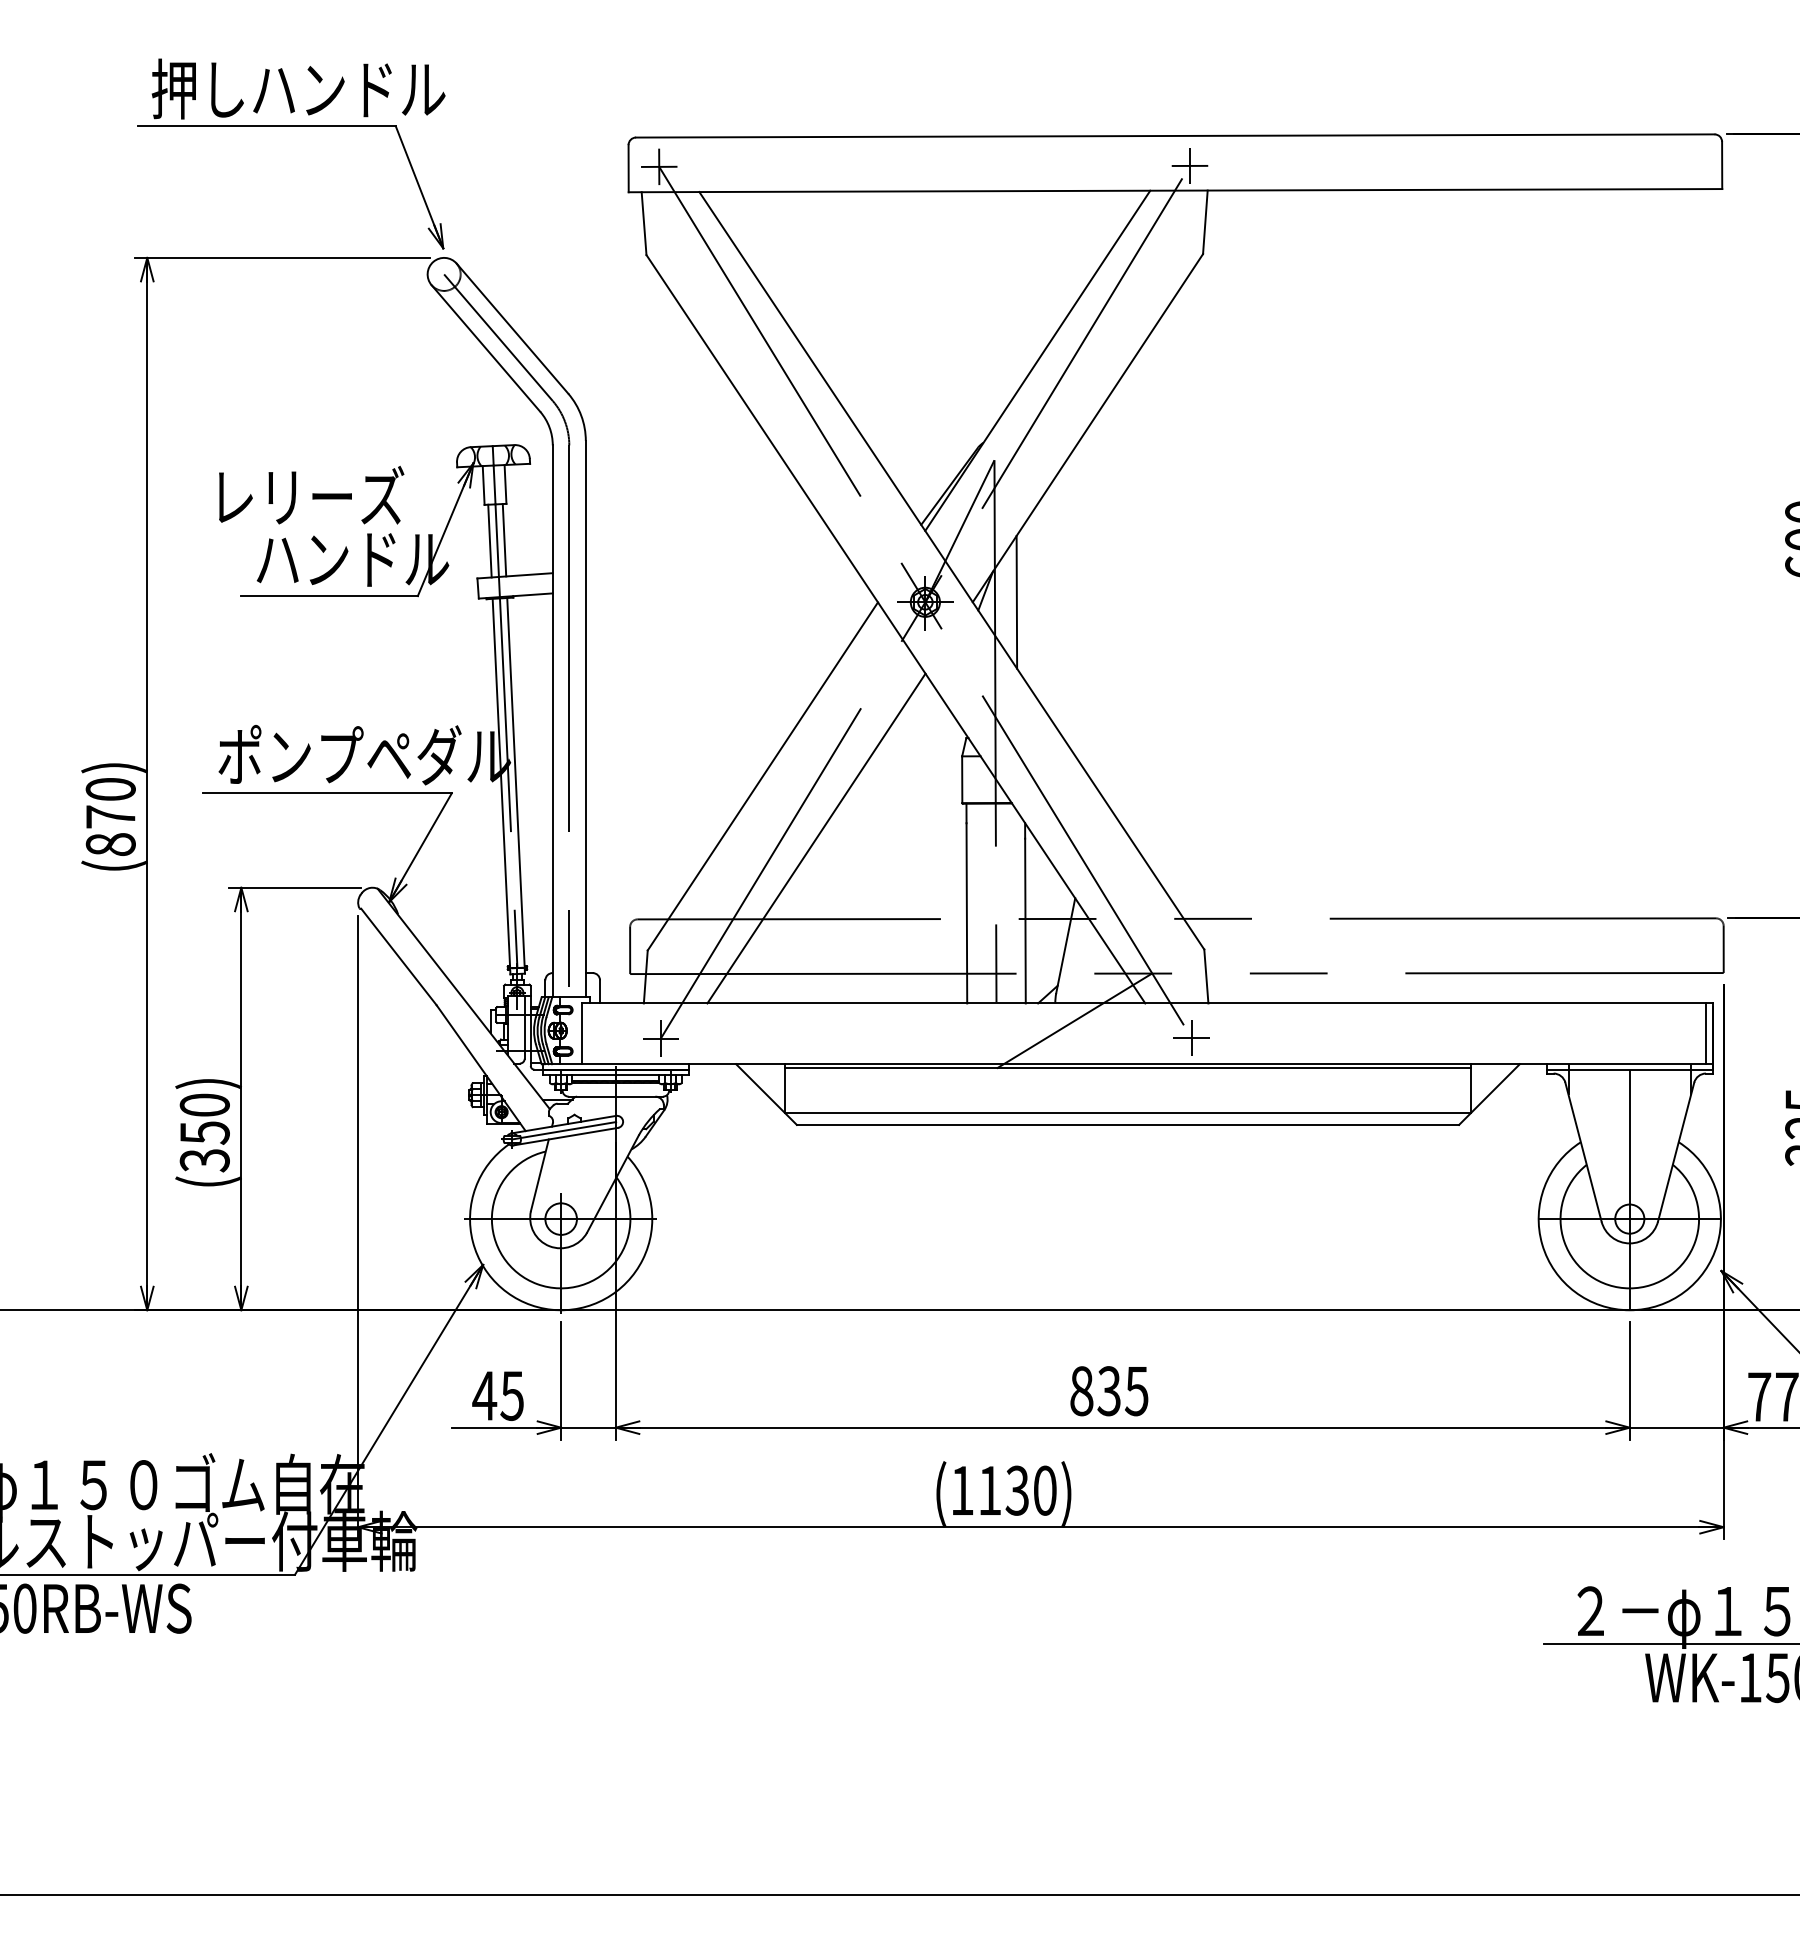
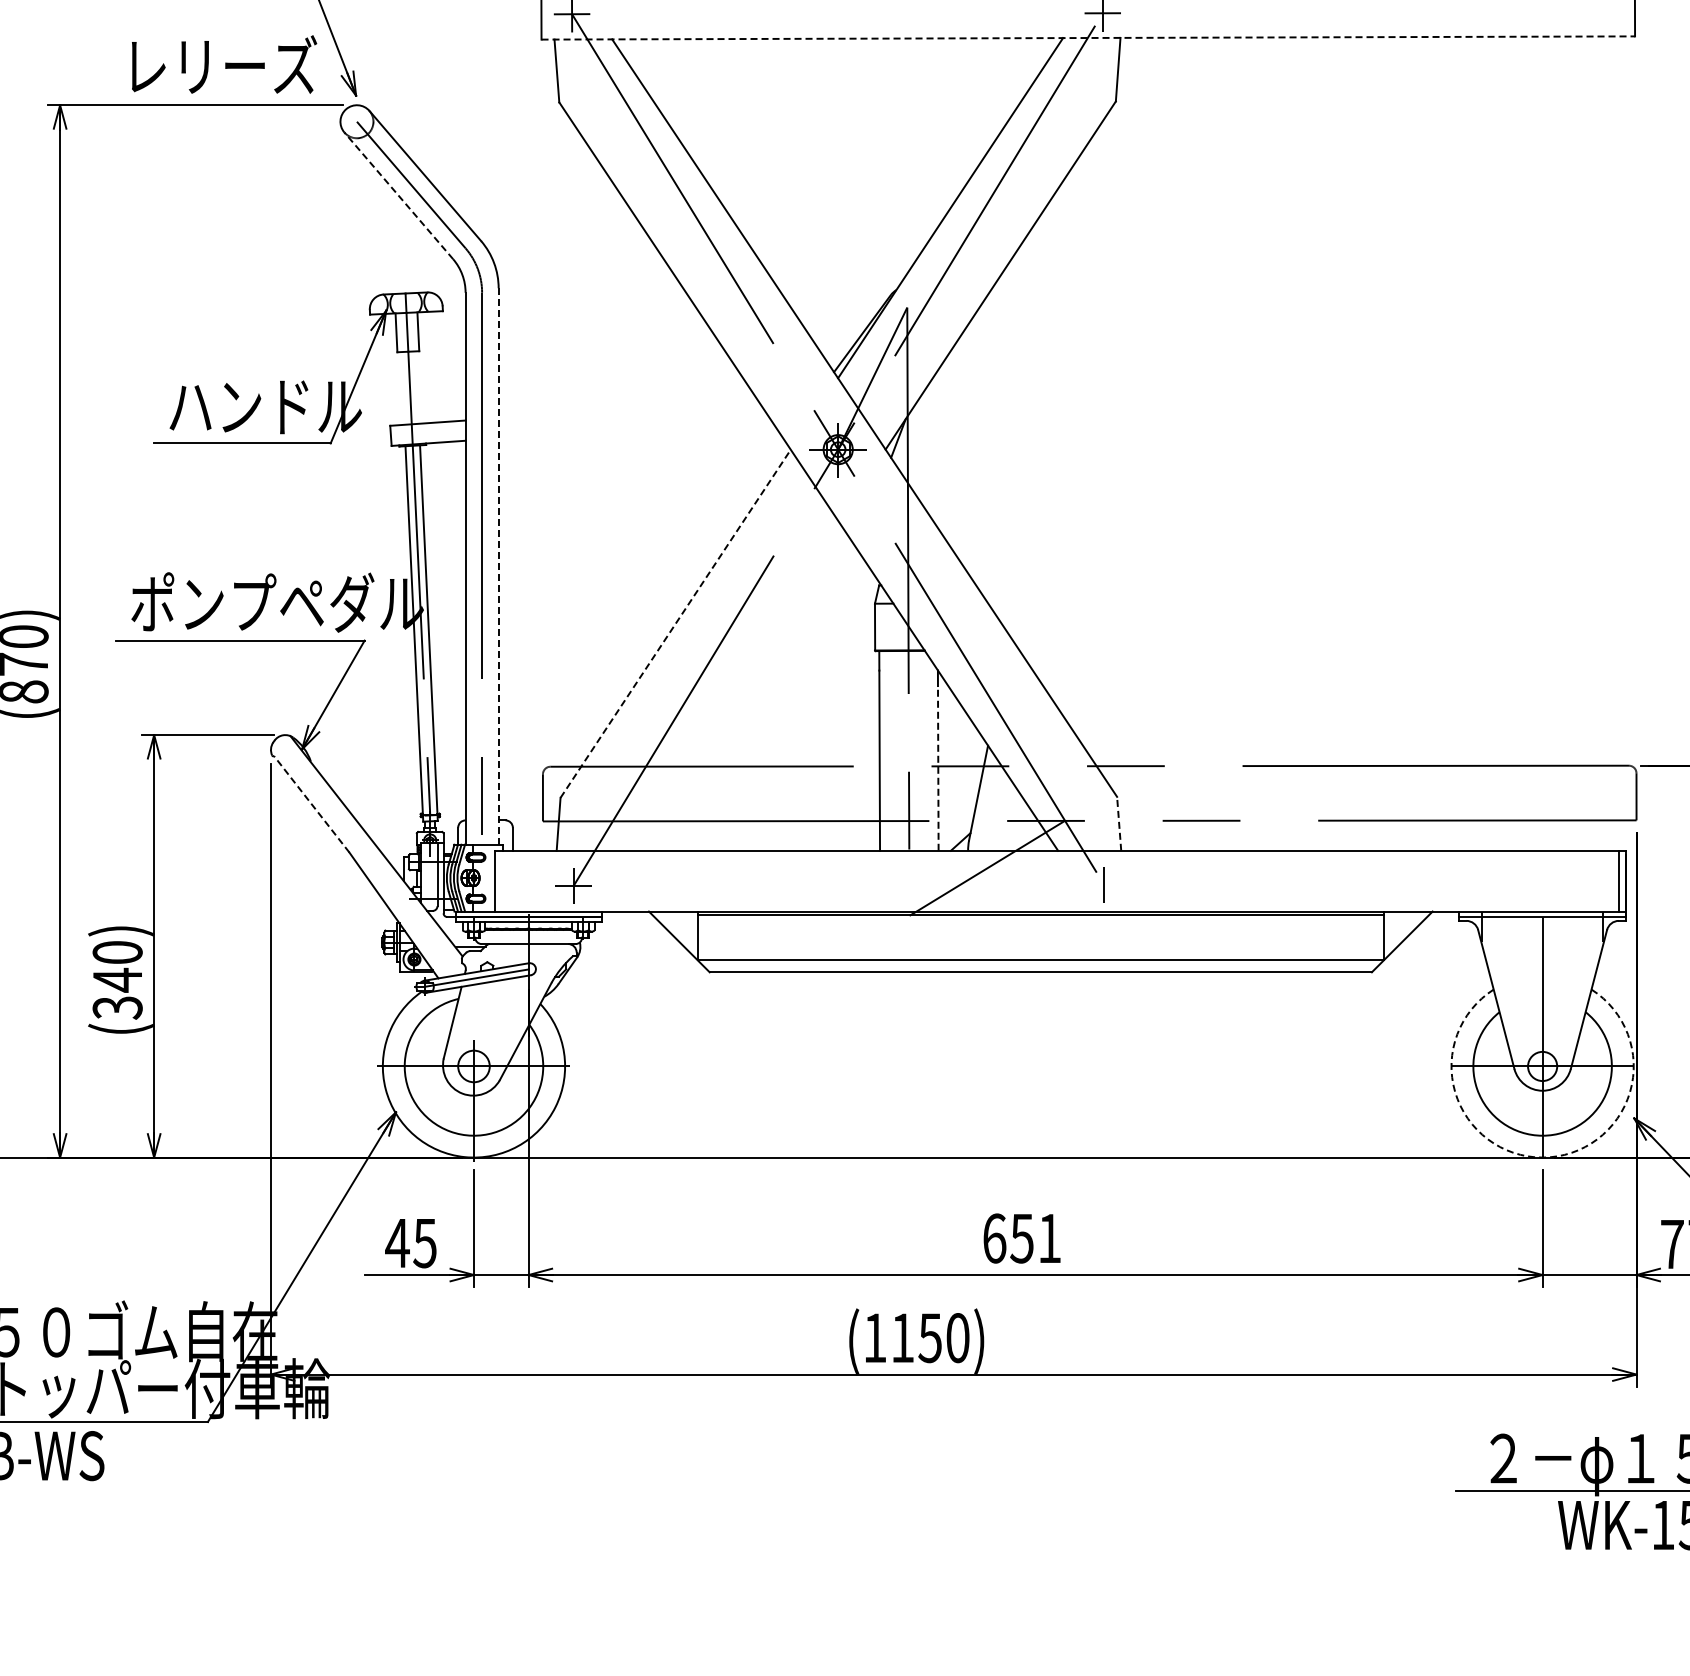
line: (1175, 190) -> (1088, 37), solid -> dashed
line: (485, 348) -> (398, 195), solid -> dashed
text: (311, 494) -> (224, 63), moved
line: (489, 540) -> (402, 387), removed
line: (504, 540) -> (417, 387), removed
line: (1016, 601) -> (929, 448), removed
line: (585, 718) -> (498, 565), solid -> dashed
line: (762, 776) -> (675, 623), solid -> dashed
line: (816, 838) -> (729, 685), removed
line: (1025, 920) -> (938, 767), solid -> dashed
line: (398, 956) -> (311, 803), solid -> dashed
line: (1206, 976) -> (1119, 823), solid -> dashed
line: (1191, 1037) -> (1104, 884), removed
text: (204, 1132) -> (117, 979), (350) -> (340)
arc: (1629, 1310) -> (1542, 1157), solid -> dashed
text: (1109, 1391) -> (1022, 1238), 835 -> 651
text: (1016, 1490) -> (929, 1337), (1130) -> (1150)

